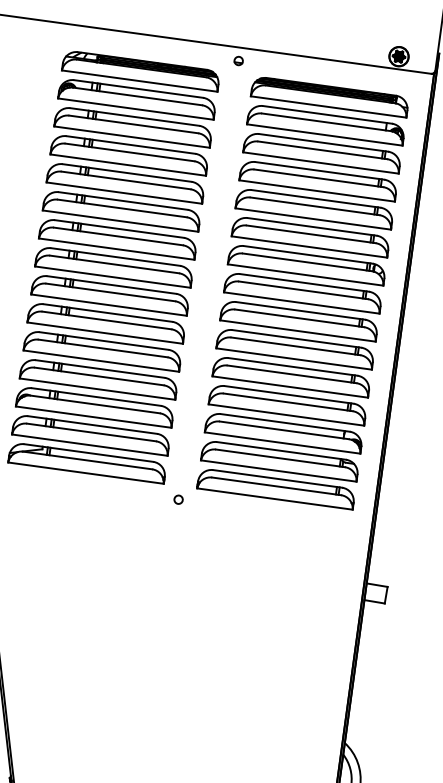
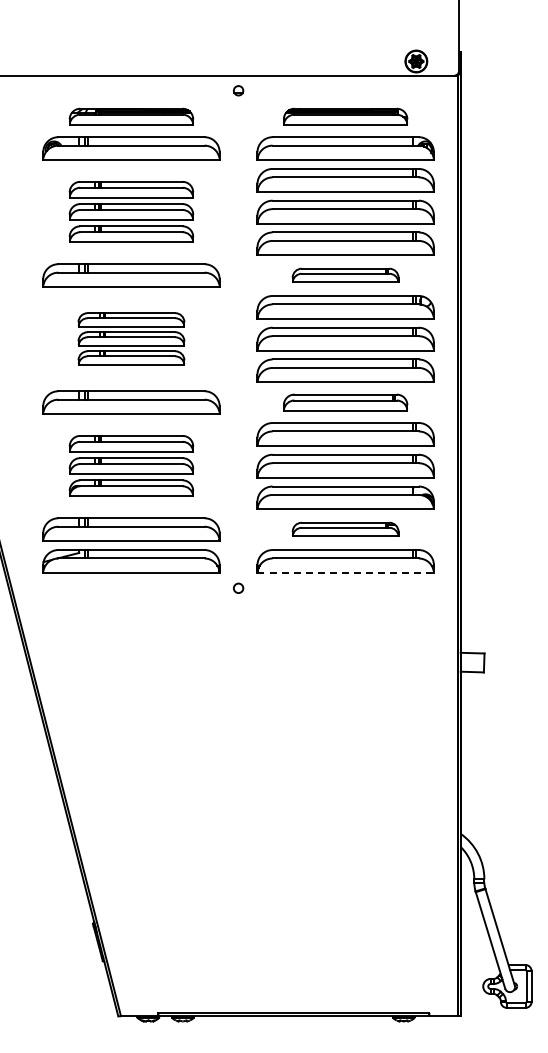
part: (141, 70) -> (131, 116), size x0.7
part: (329, 96) -> (345, 116), size x0.7
part: (129, 154) -> (131, 211), size x0.7
part: (310, 236) -> (345, 275), size x0.6
part: (114, 266) -> (131, 338), size x0.6
part: (295, 348) -> (345, 402), size x0.7
part: (99, 378) -> (131, 465), size x0.7
part: (280, 460) -> (345, 529), size x0.6
line: (275, 498) -> (346, 572), solid -> dashed

